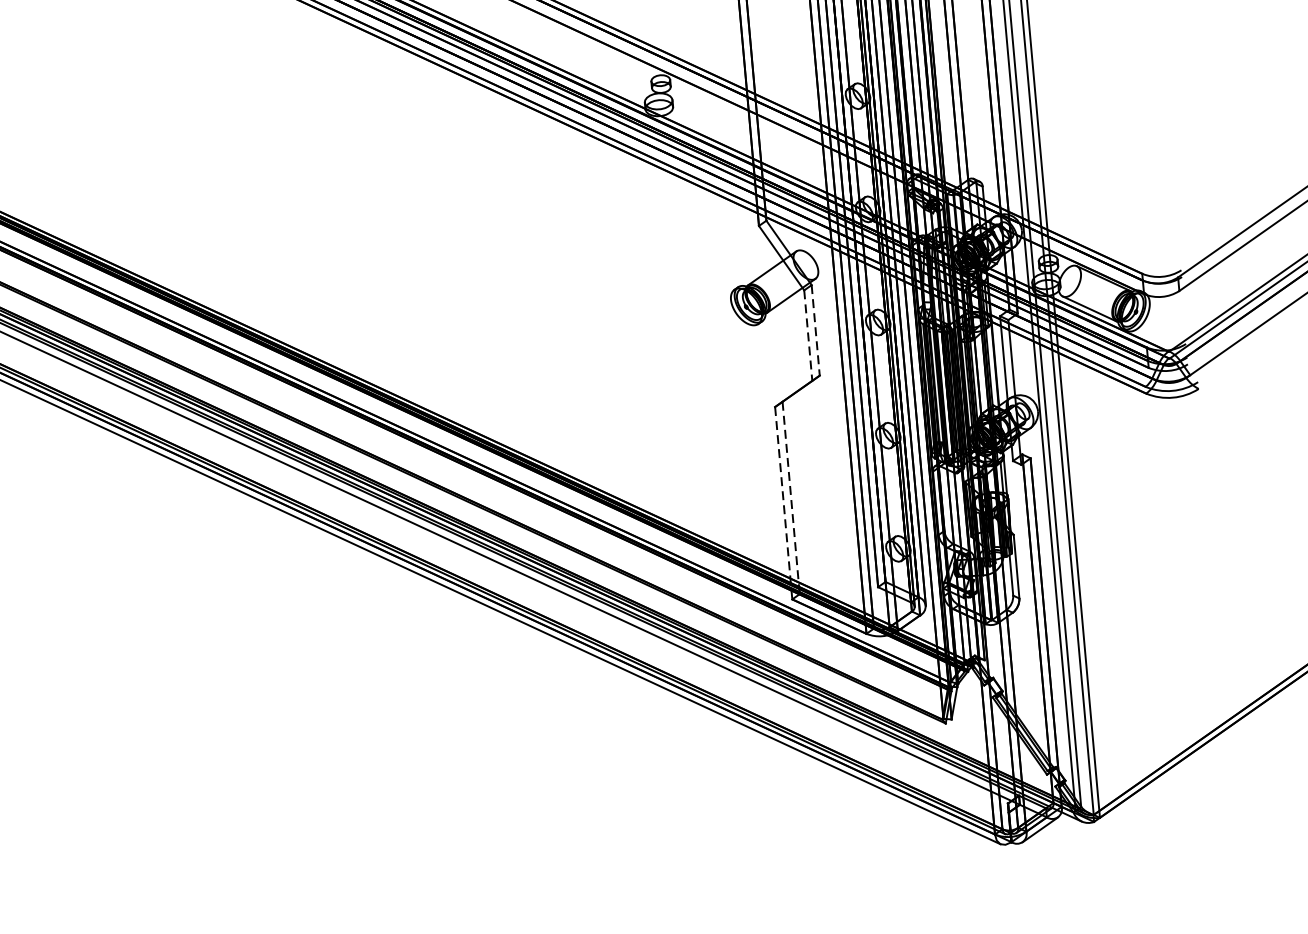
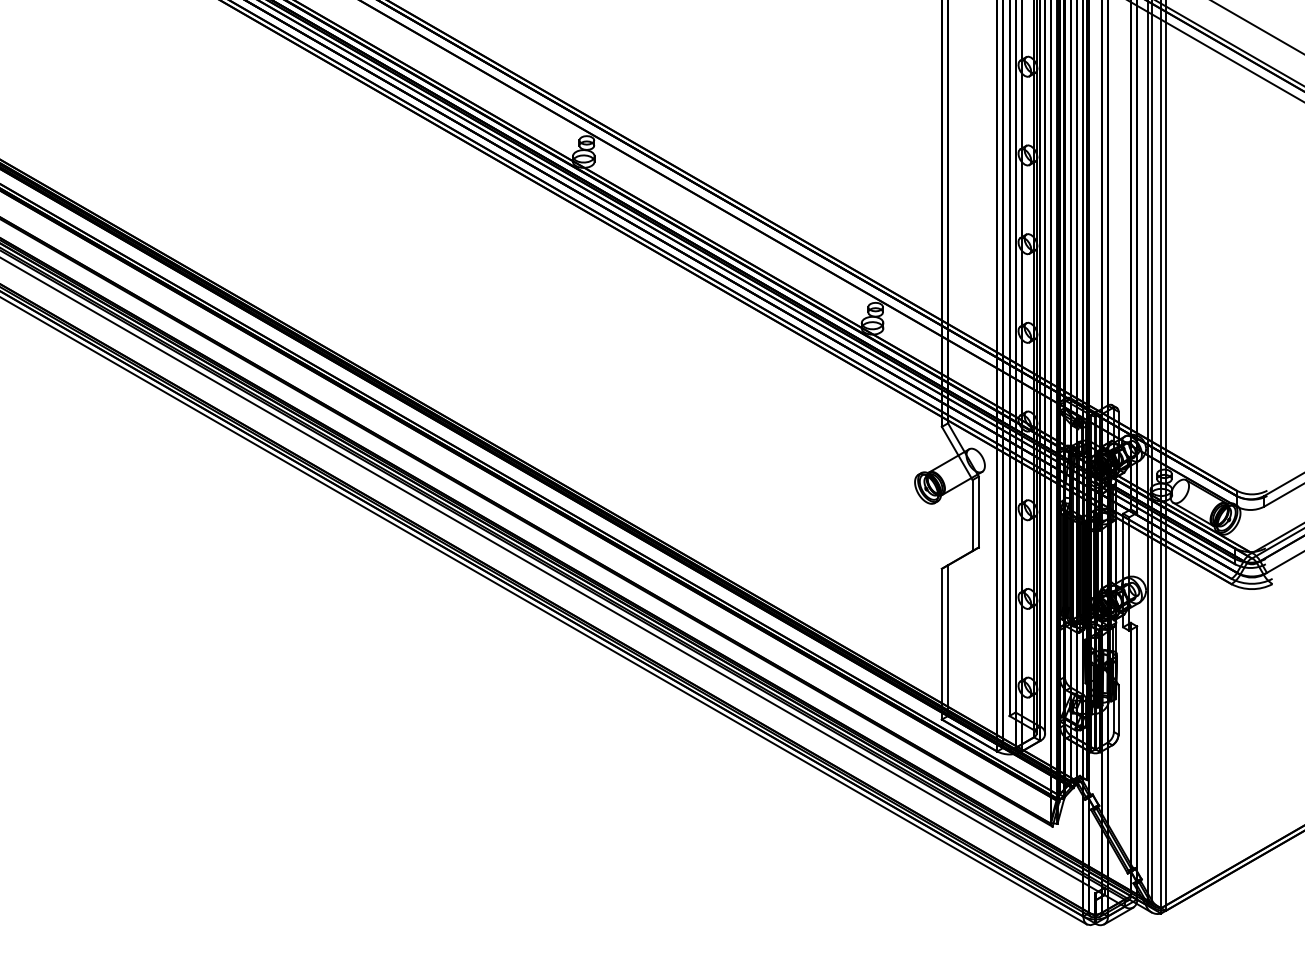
line: (815, 331) -> (978, 512), dashed -> solid
line: (808, 336) -> (972, 516), dashed -> solid
line: (791, 499) -> (948, 641), dashed -> solid
line: (783, 503) -> (941, 644), dashed -> solid

